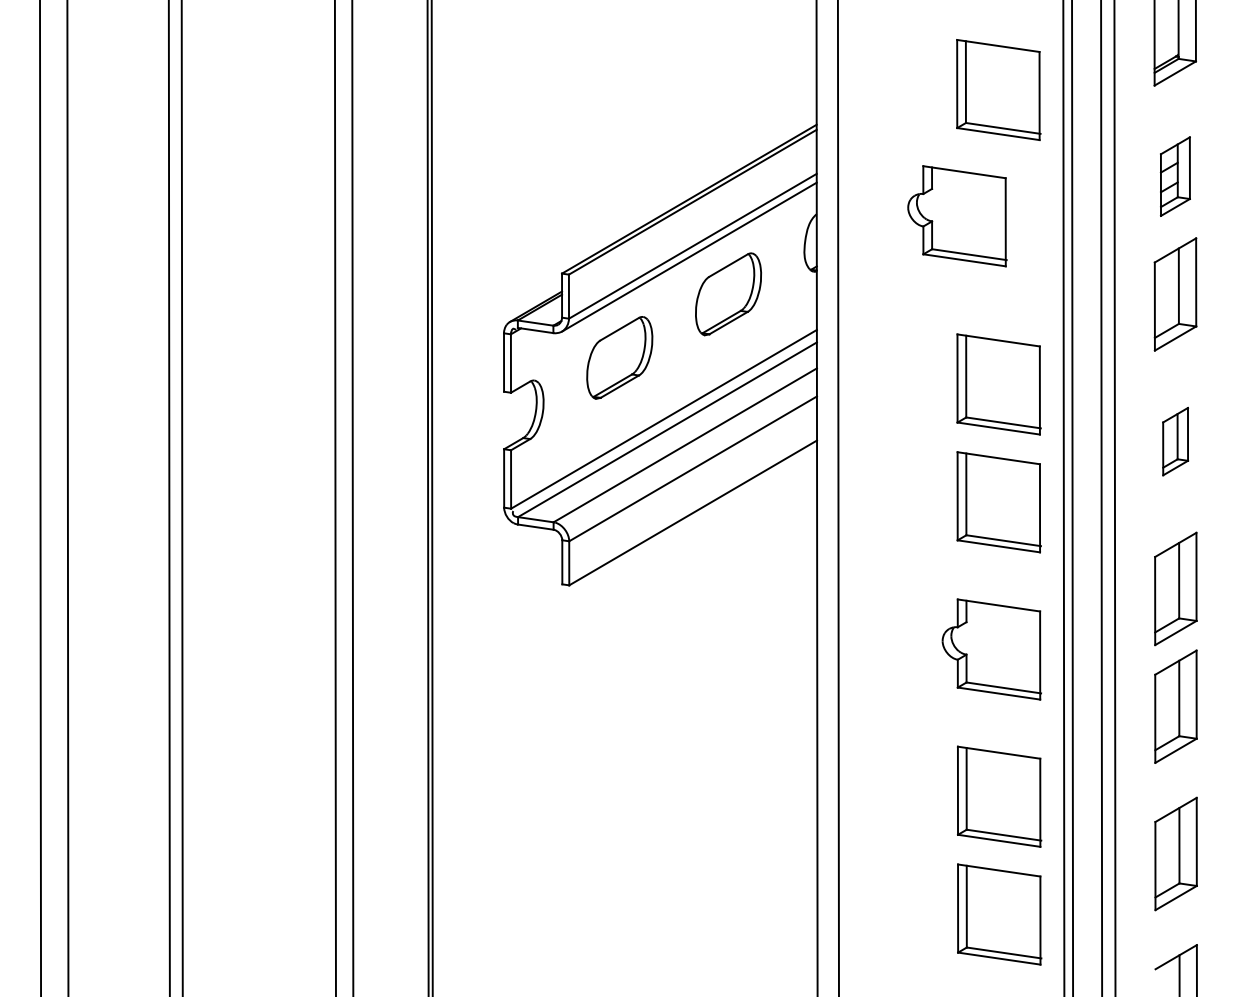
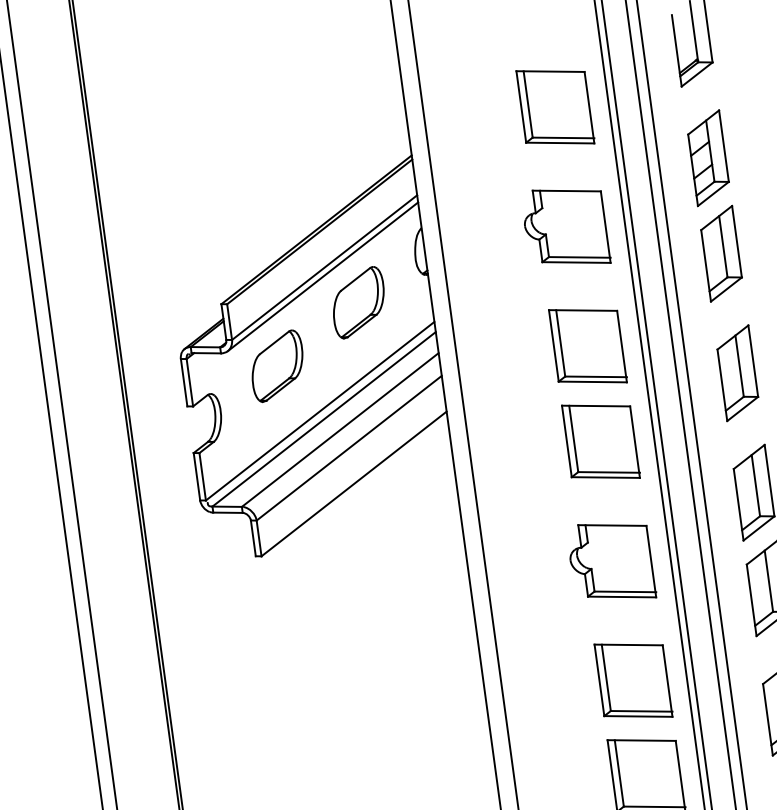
part: (1175, 176) -> (708, 158), size x1.43
part: (957, 216) -> (565, 227), moved
part: (1175, 441) -> (737, 373), size x1.67

